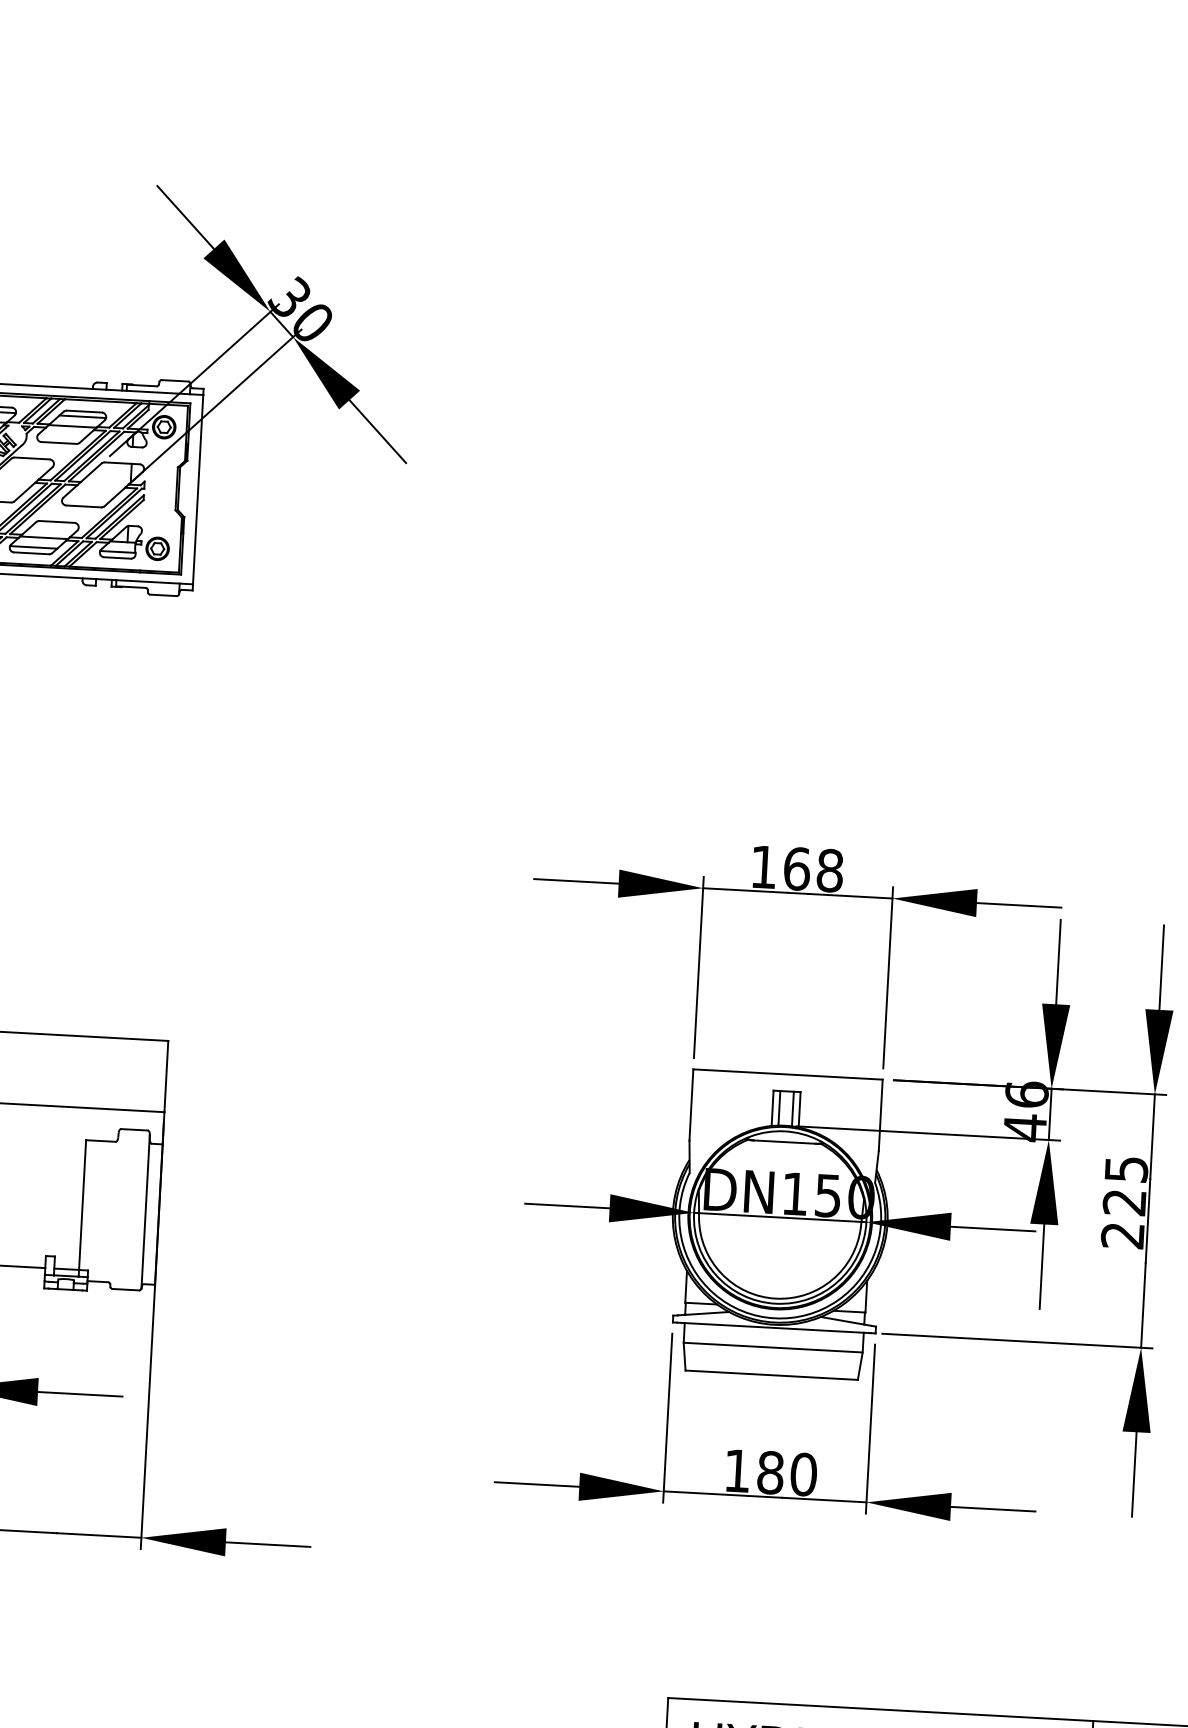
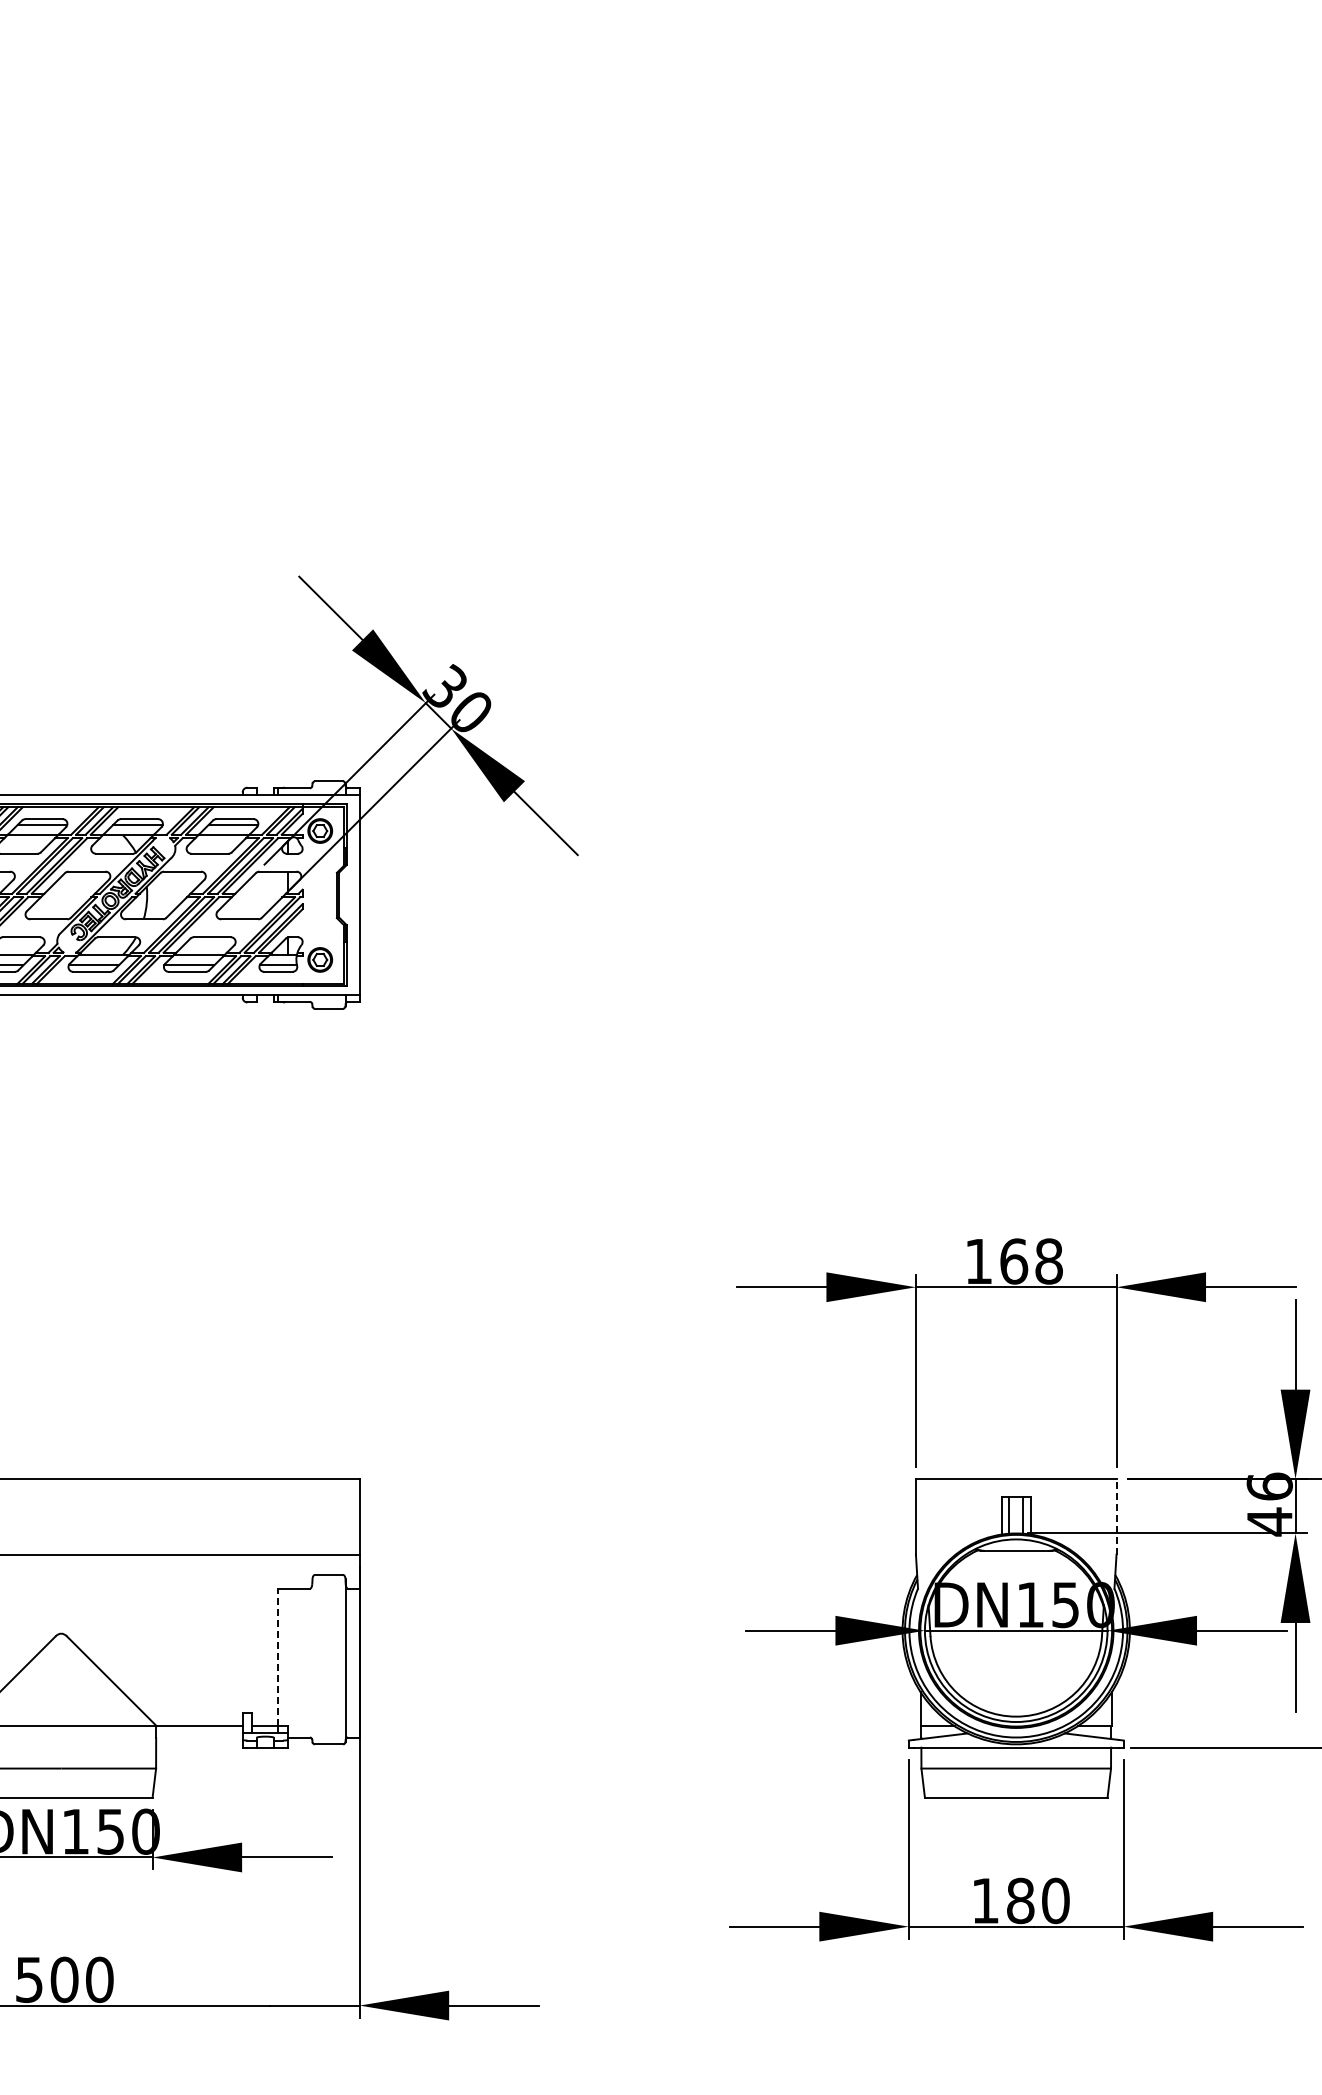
line: (880, 1114) -> (1116, 1516), solid -> dashed
line: (82, 1205) -> (278, 1657), solid -> dashed

